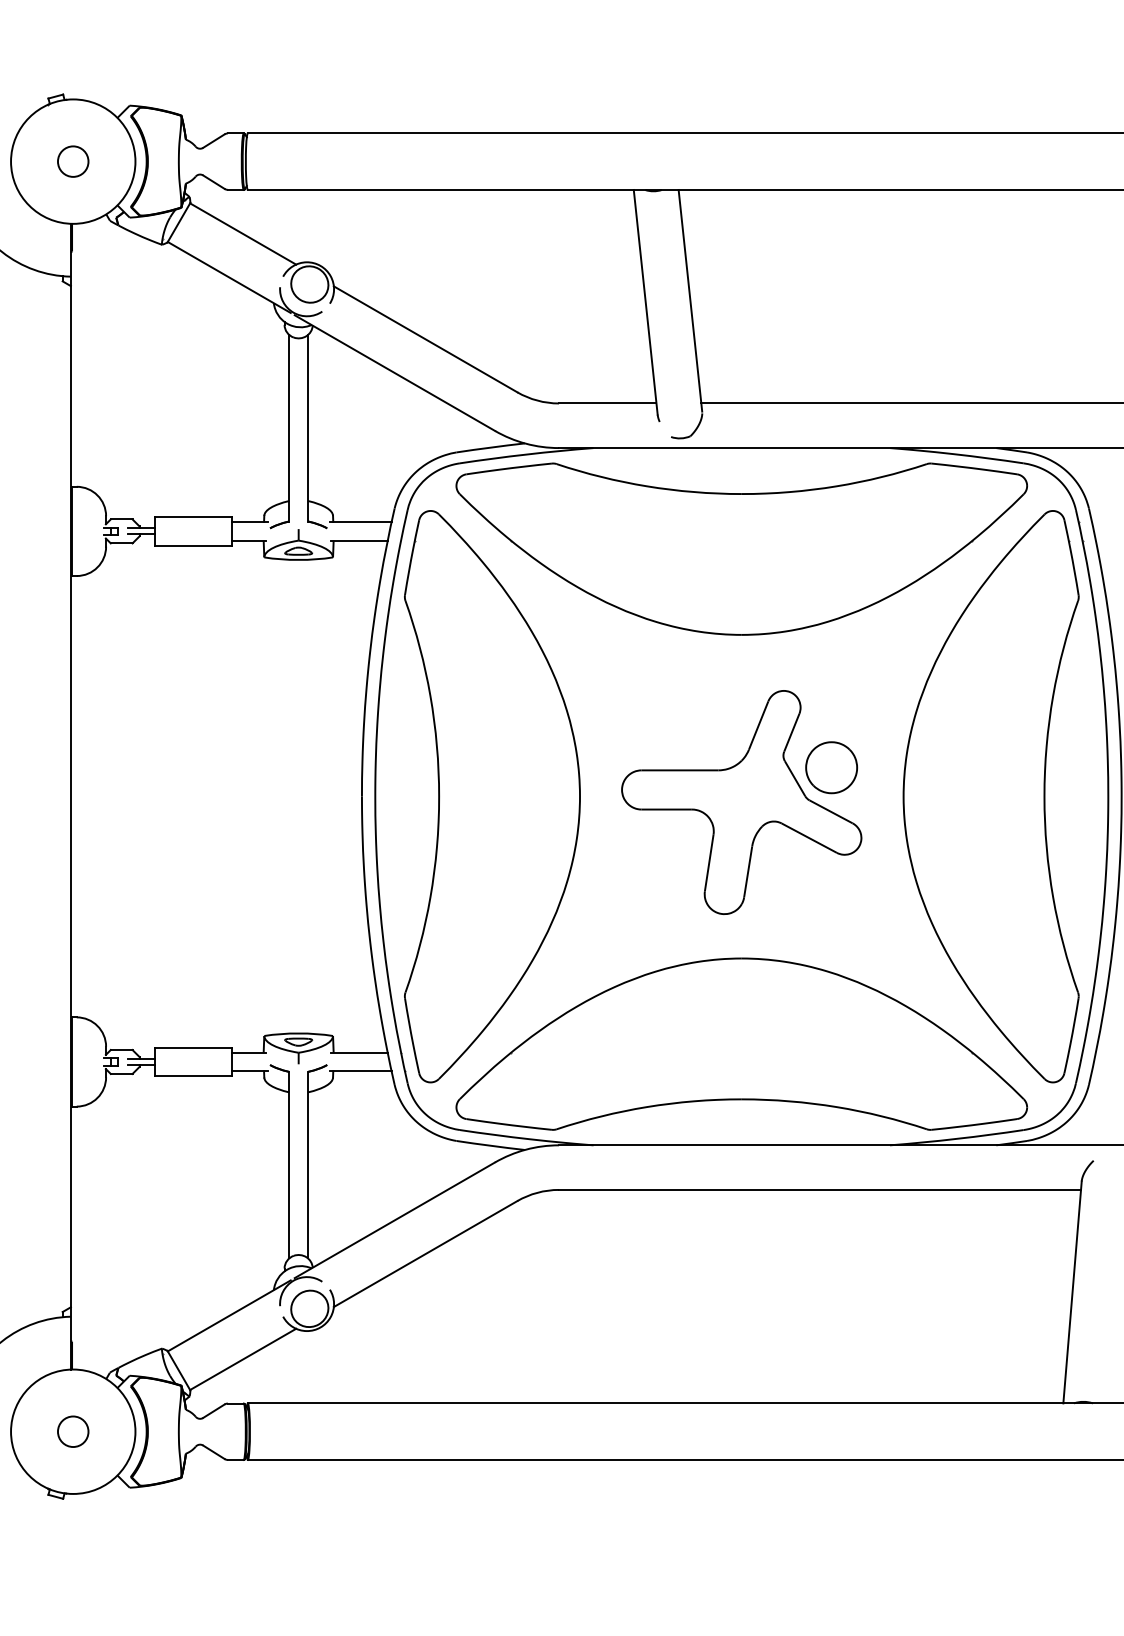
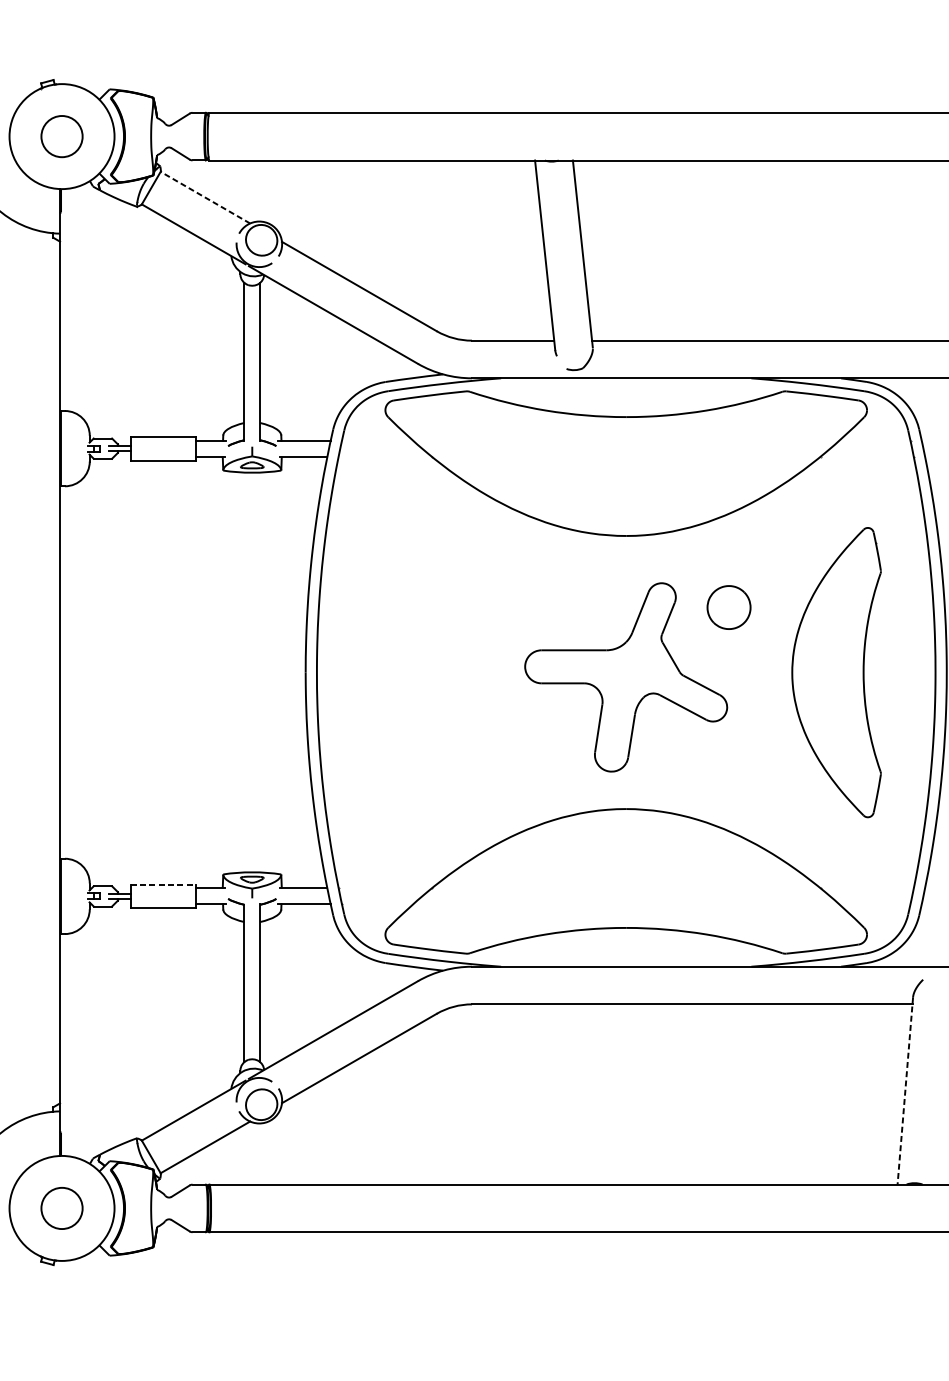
circle: (73, 161) -> (62, 136), size x1.6
line: (242, 233) -> (204, 197), solid -> dashed
part: (831, 767) -> (728, 607), moved
part: (492, 796) -> (415, 672), removed
part: (990, 796) -> (836, 672), size x0.6
line: (193, 1047) -> (163, 884), solid -> dashed
line: (1072, 1292) -> (905, 1090), solid -> dashed
circle: (73, 1431) -> (62, 1208), size x1.6

